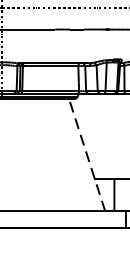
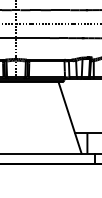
line: (86, 154) -> (69, 117), dashed -> solid

